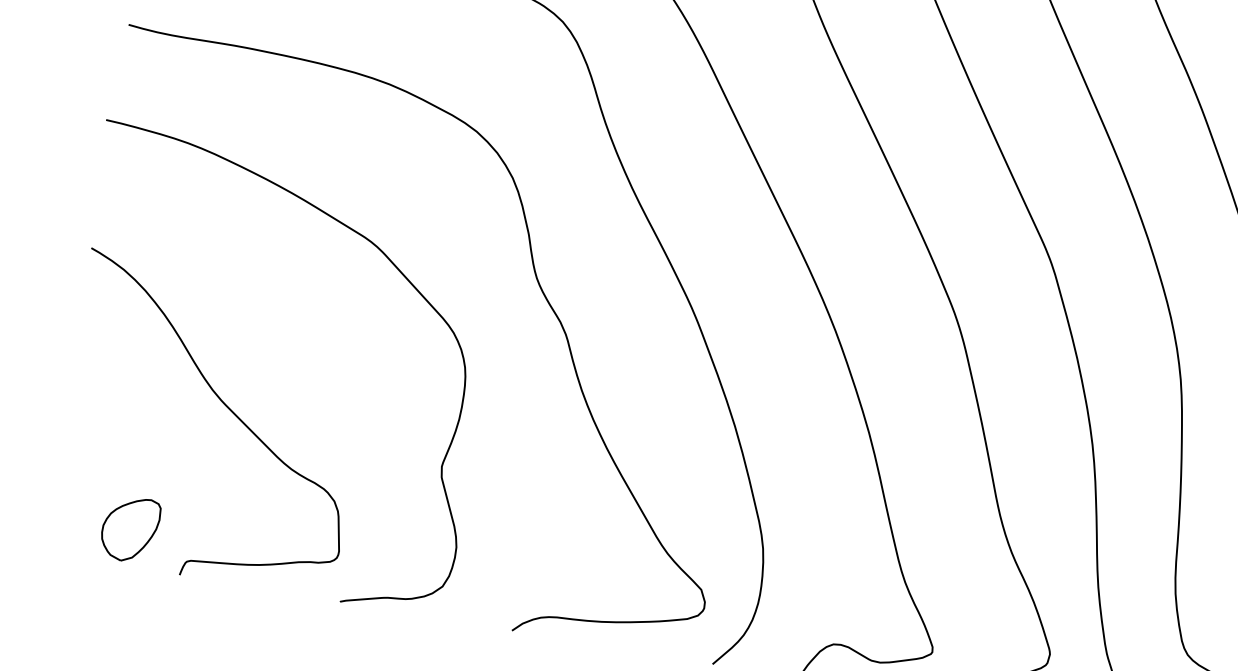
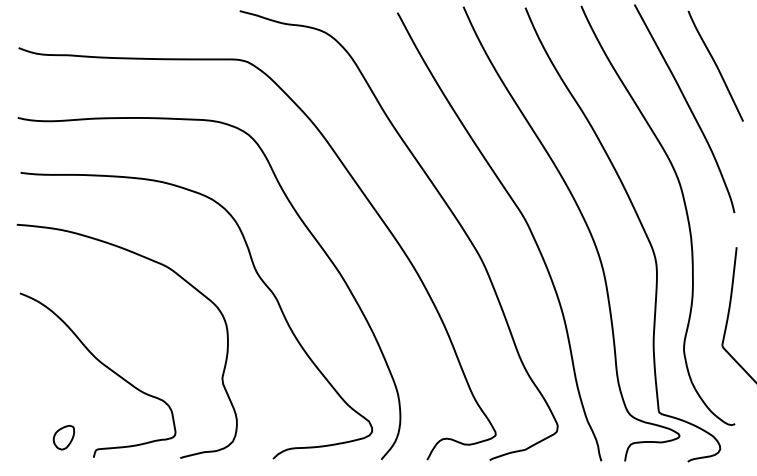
part: (129, 528) -> (63, 437), size x0.7

